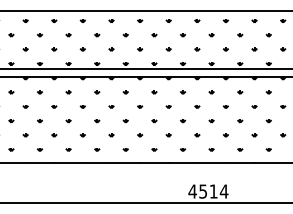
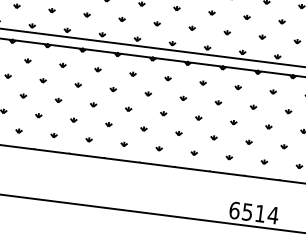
text: (192, 191) -> (234, 210), 4514 -> 6514

